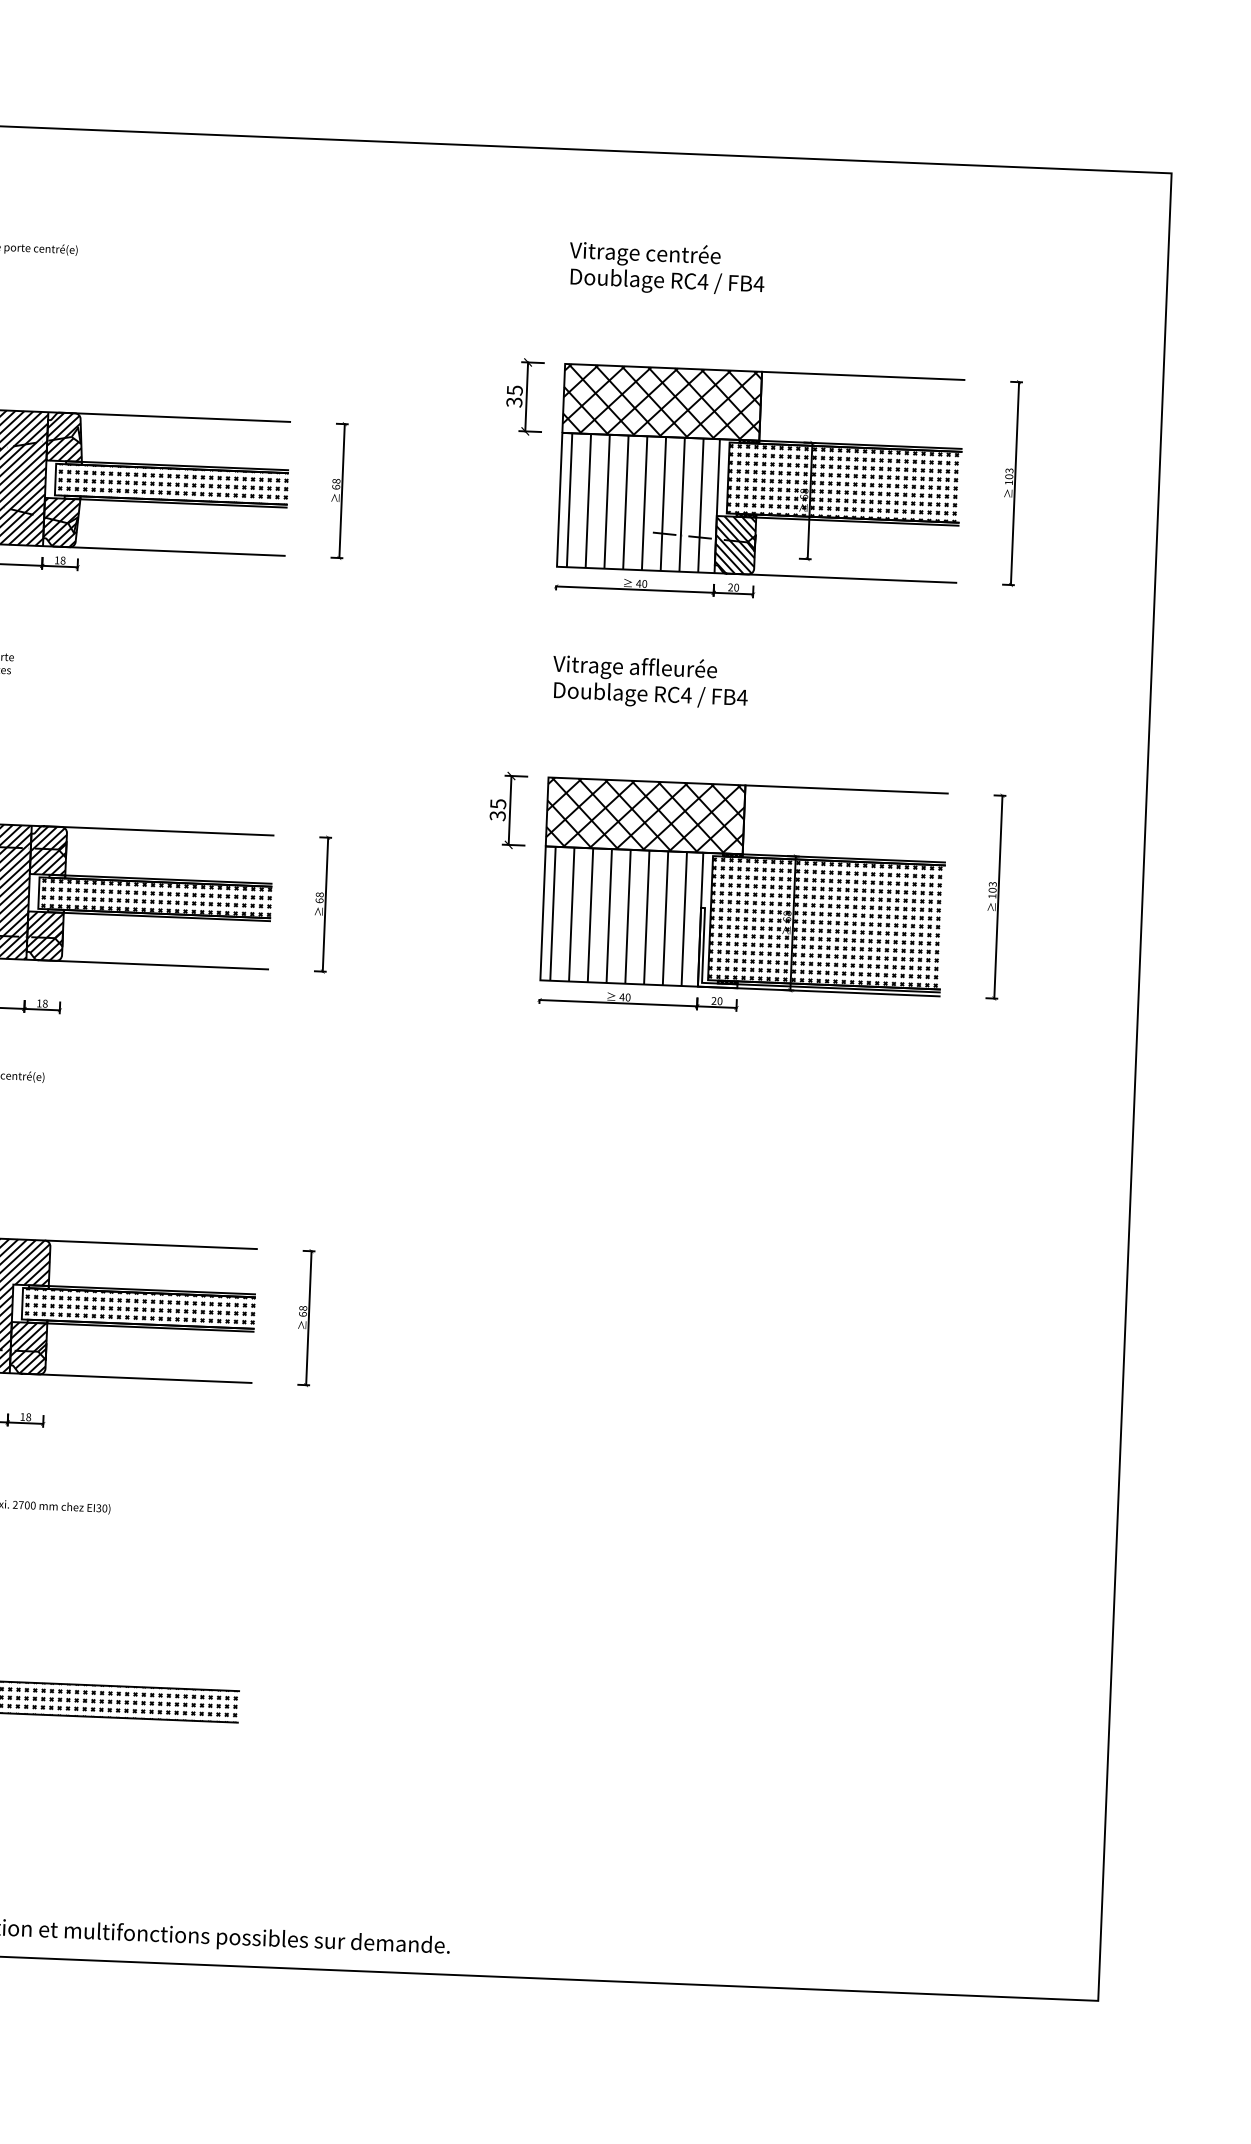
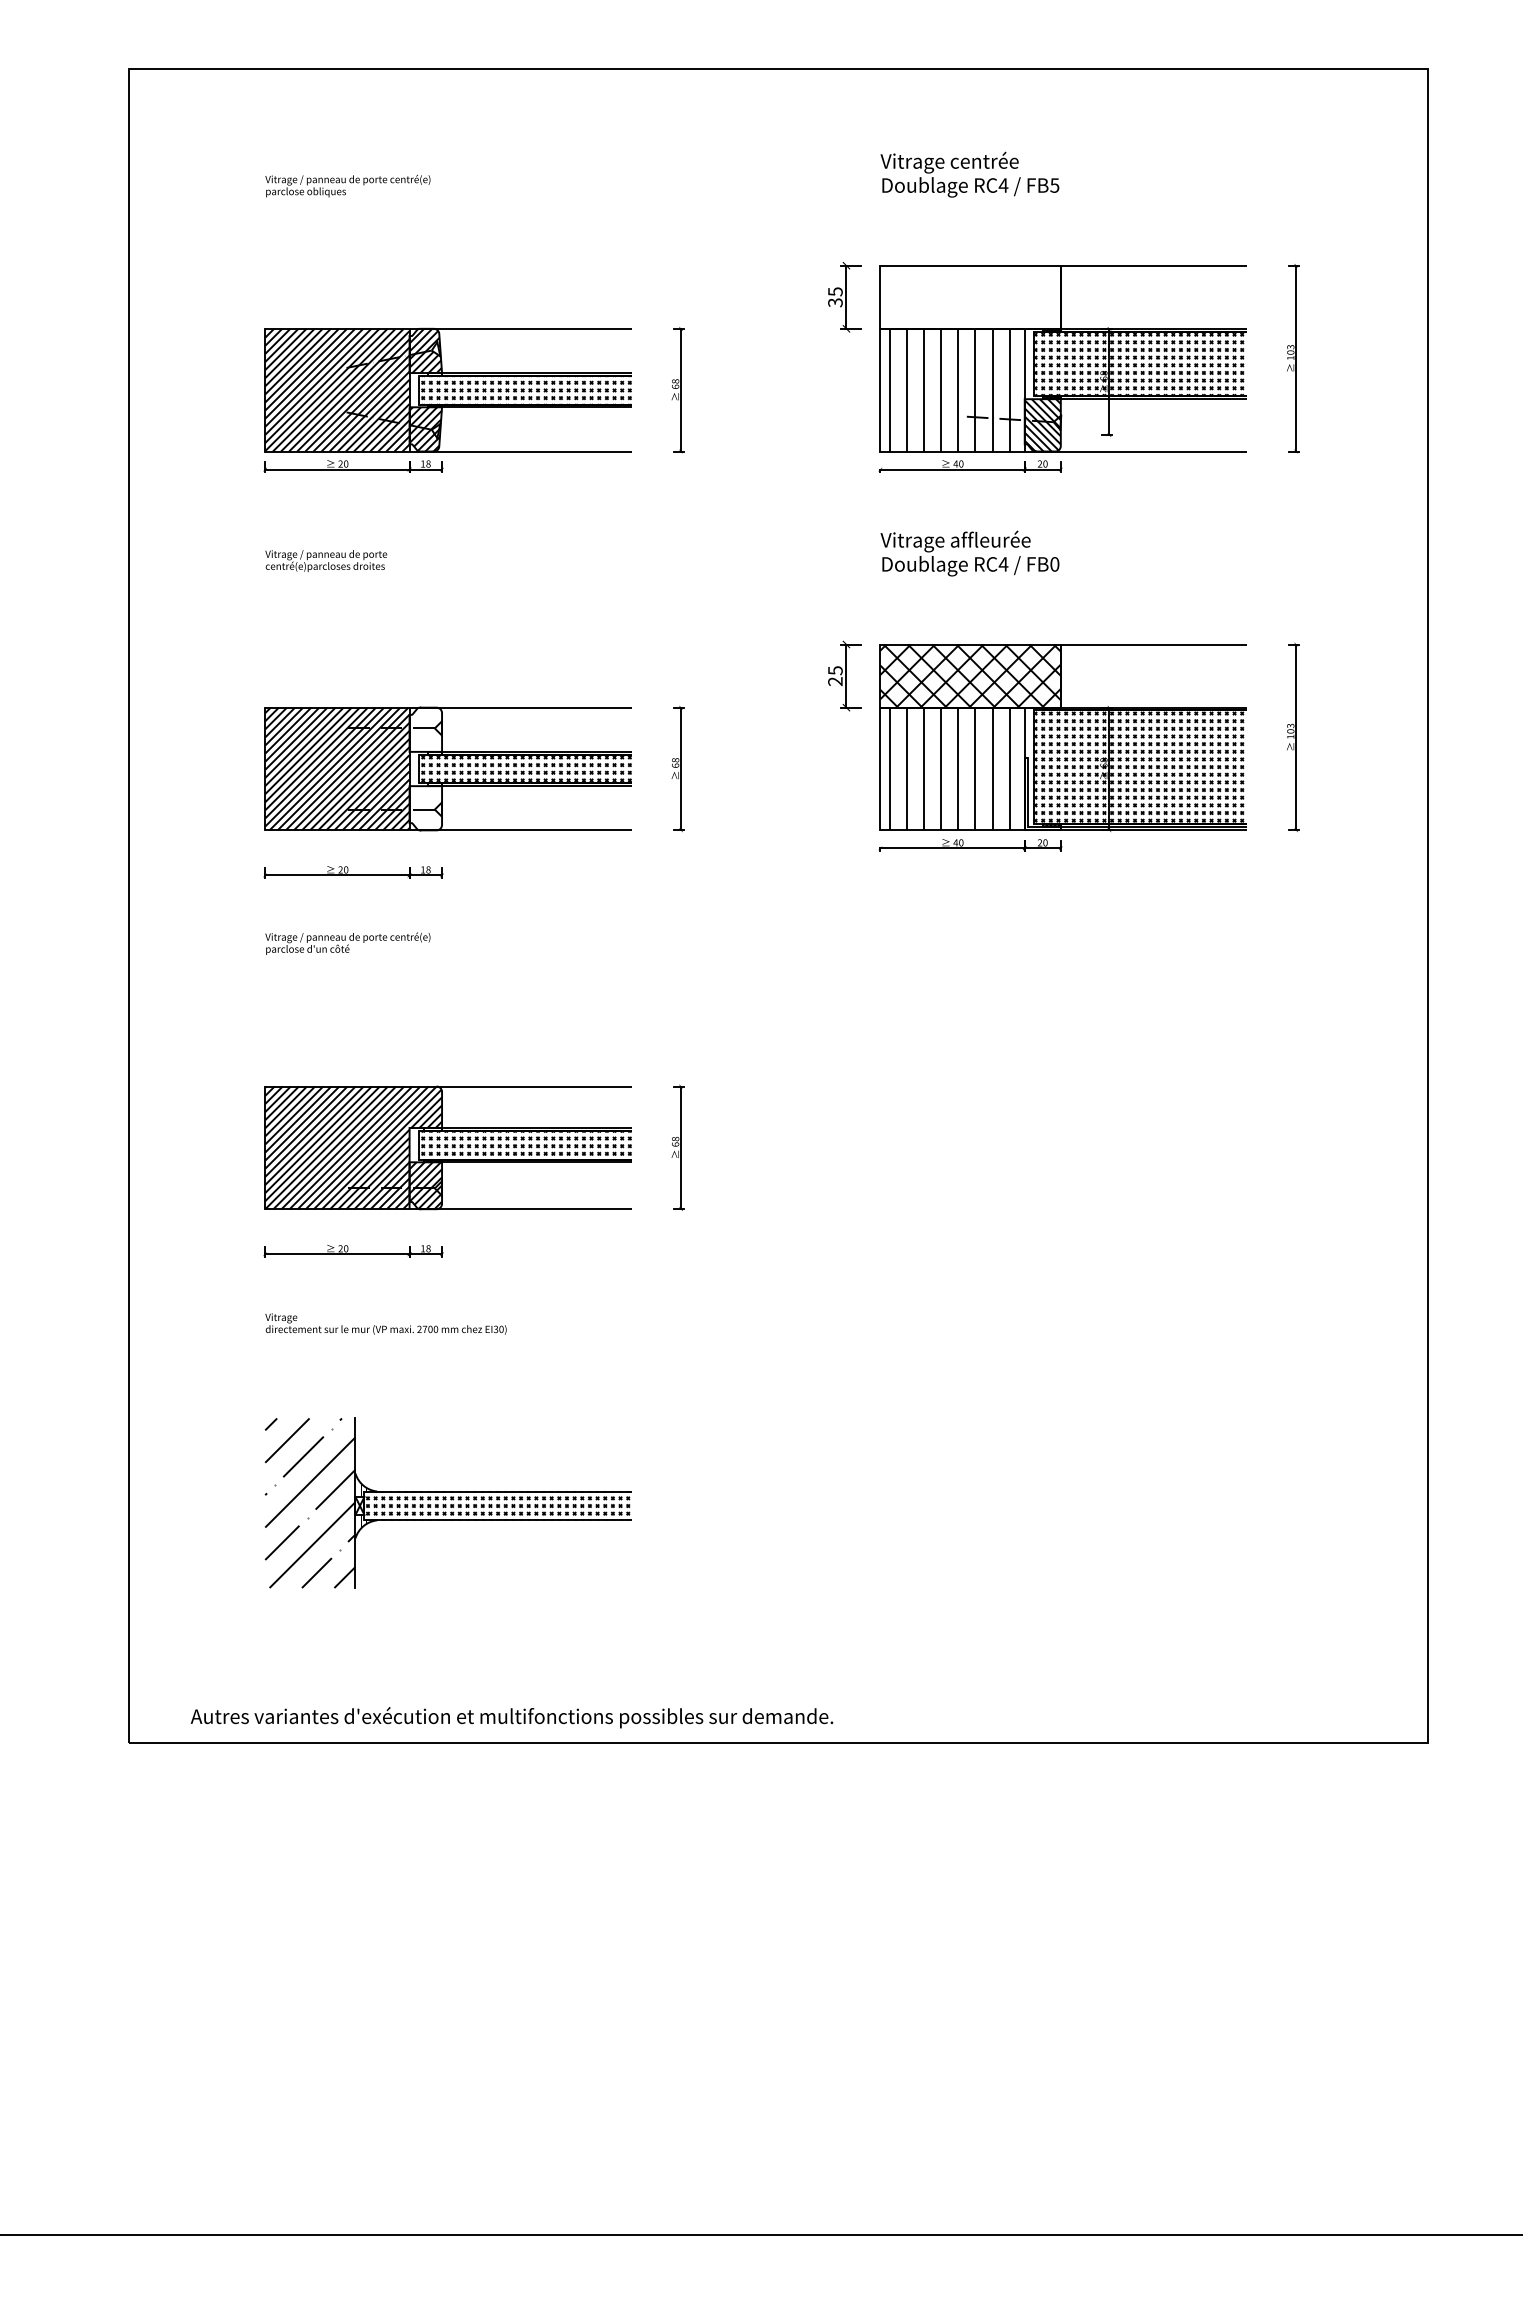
text: (758, 284) -> (1054, 185), FB4 -> FB5
hatch: (662, 401) -> (970, 296), removed
text: (742, 697) -> (1054, 564), FB4 -> FB0
text: (497, 815) -> (835, 681), 35 -> 25
hatch: (48, 850) -> (425, 729), removed
hatch: (44, 936) -> (425, 808), removed

